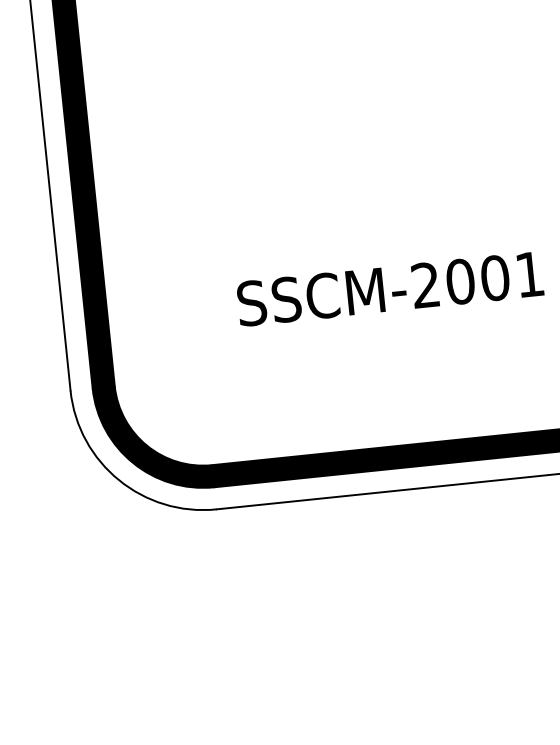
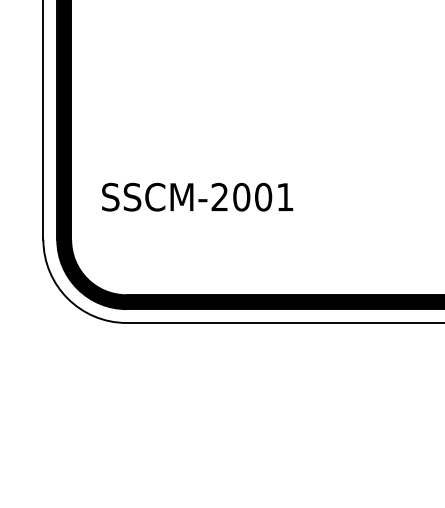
text: (390, 287) -> (197, 196), moved

